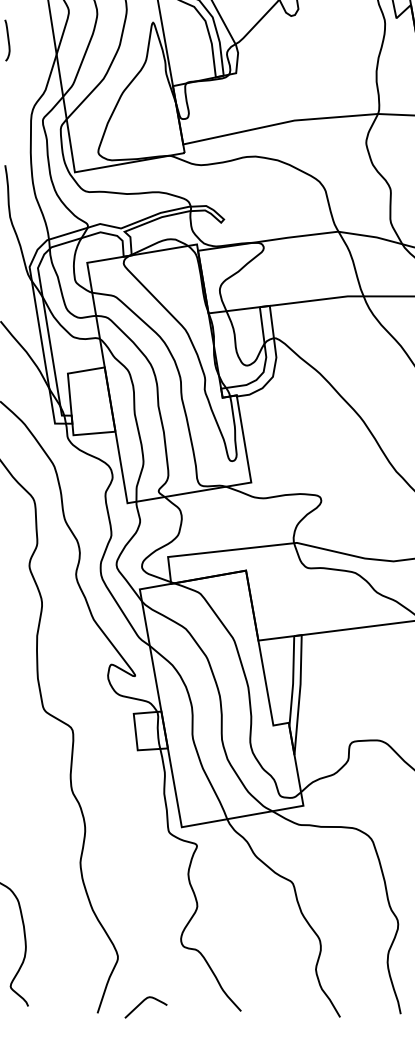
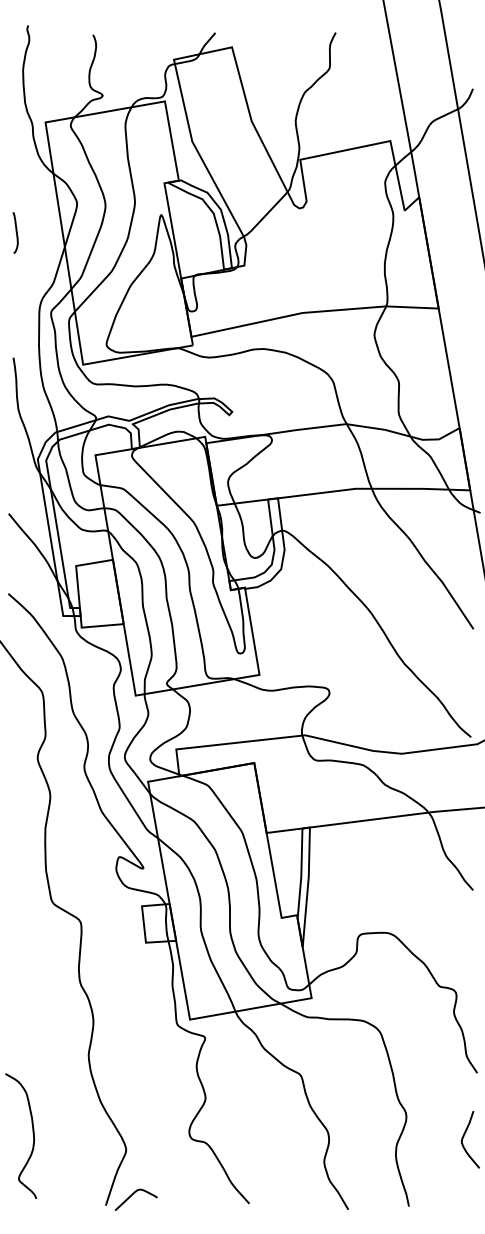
curve: (142, 1003) -> (132, 1195), moved

